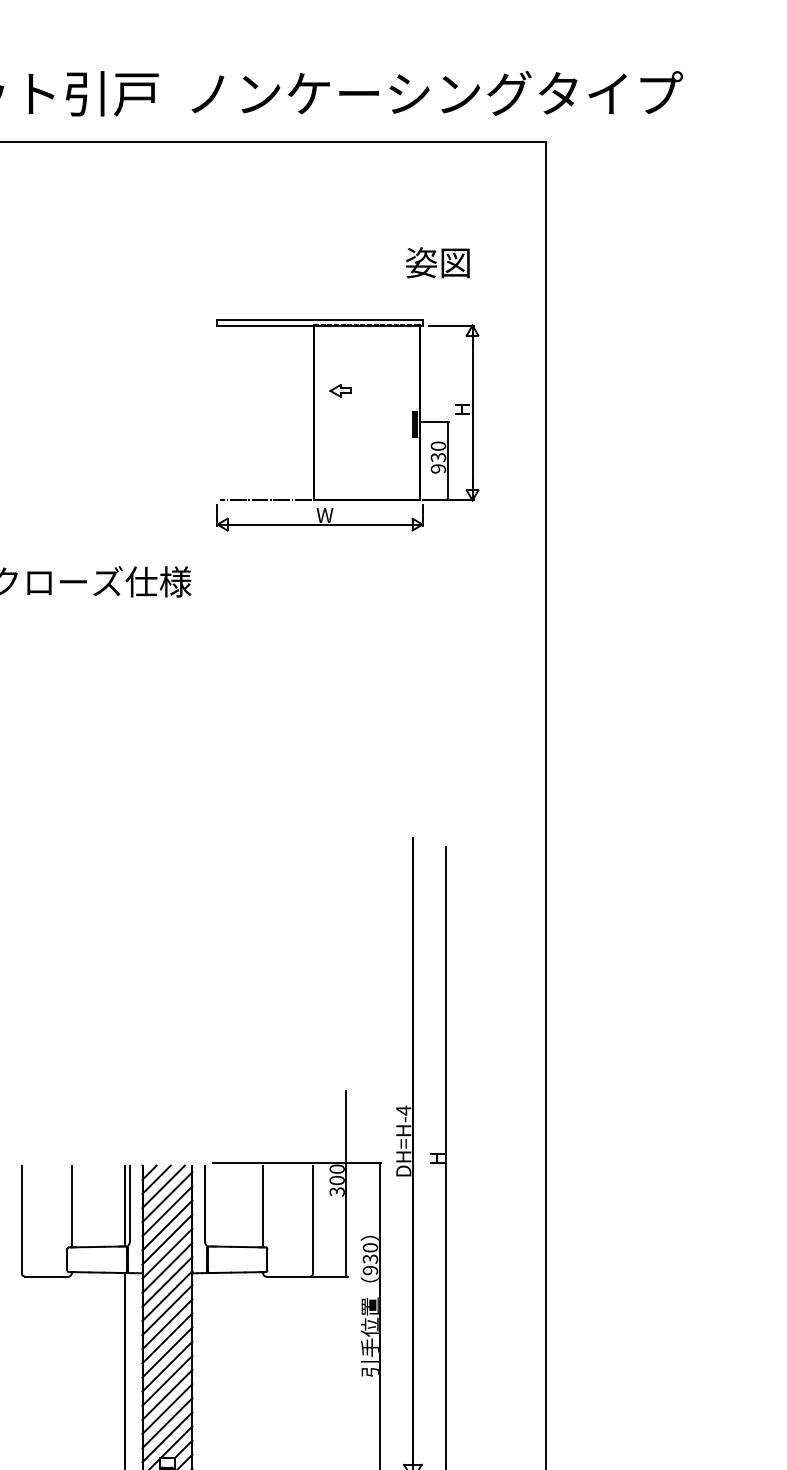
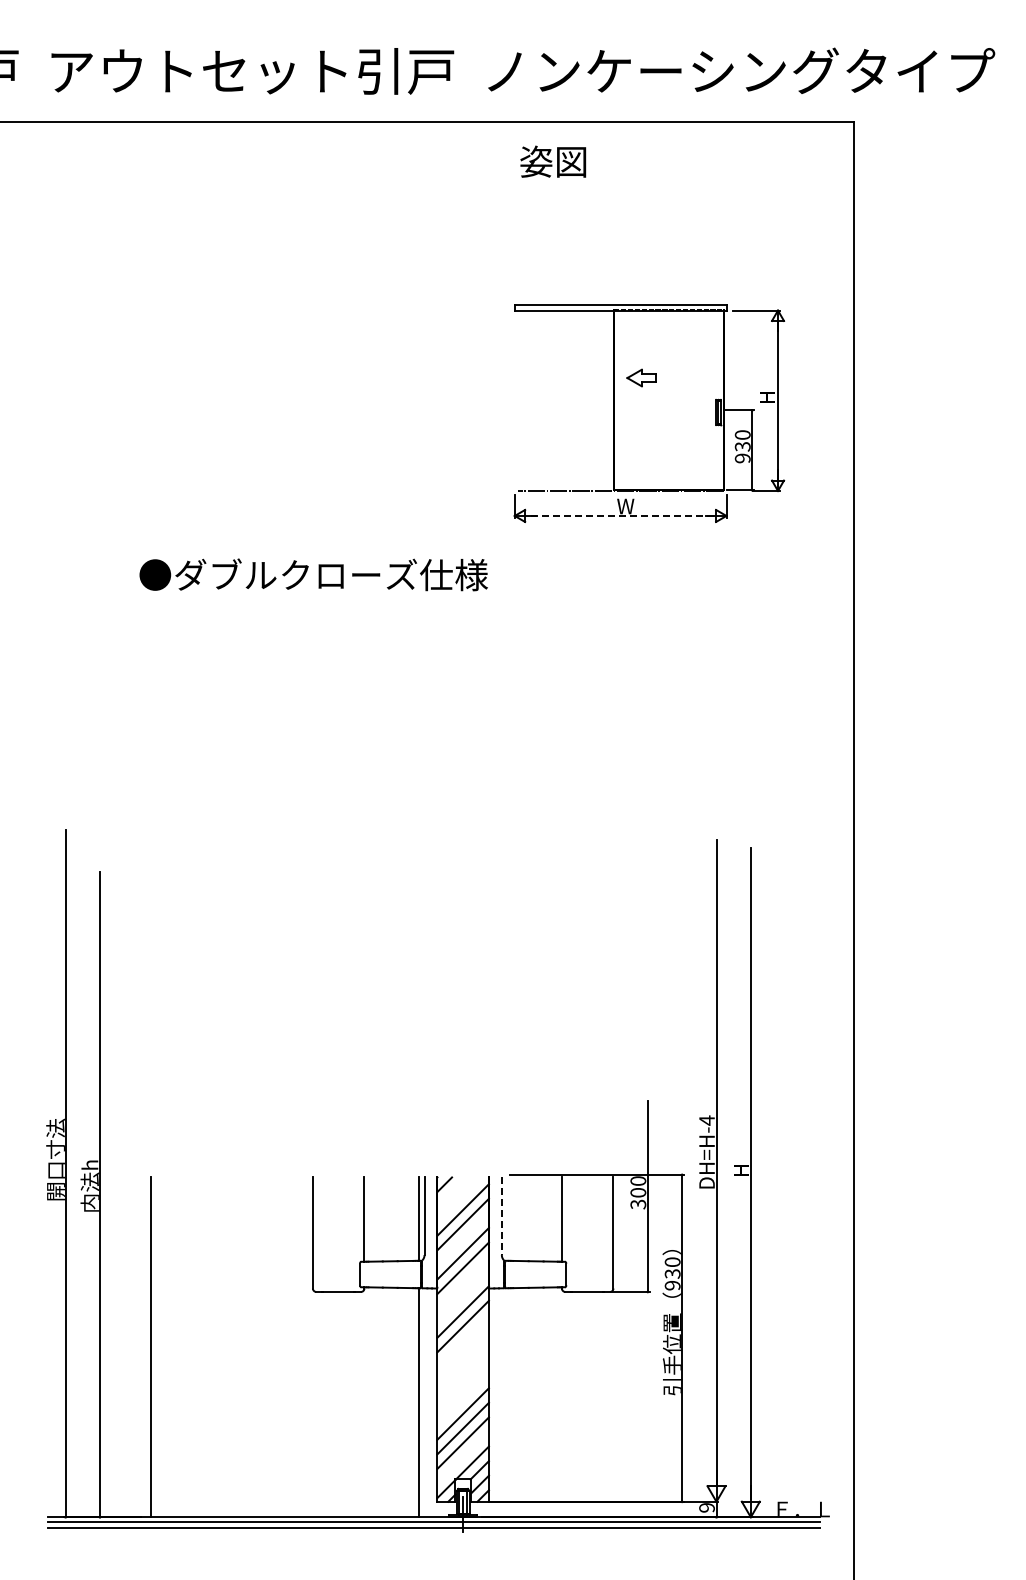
text: (438, 262) -> (553, 161), moved
part: (340, 390) -> (641, 377), size x1.4
line: (319, 524) -> (620, 515), solid -> dashed
line: (156, 1179) -> (451, 1191), removed
line: (163, 1187) -> (459, 1199), removed
line: (204, 1203) -> (501, 1216), solid -> dashed
line: (166, 1224) -> (462, 1238), removed
line: (166, 1267) -> (462, 1282), removed
line: (166, 1282) -> (462, 1297), removed
line: (166, 1323) -> (462, 1340), removed
line: (166, 1338) -> (462, 1355), removed
line: (166, 1352) -> (462, 1370), removed
line: (166, 1366) -> (462, 1384), removed
line: (166, 1380) -> (462, 1399), removed
line: (166, 1437) -> (462, 1457), removed

